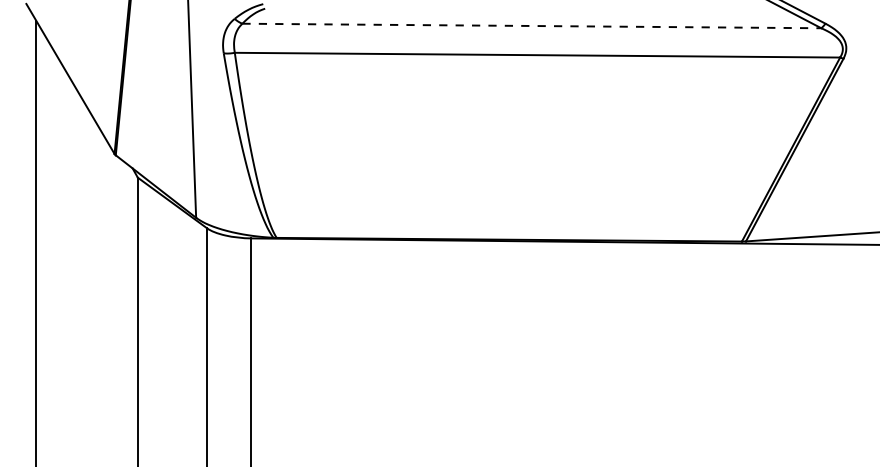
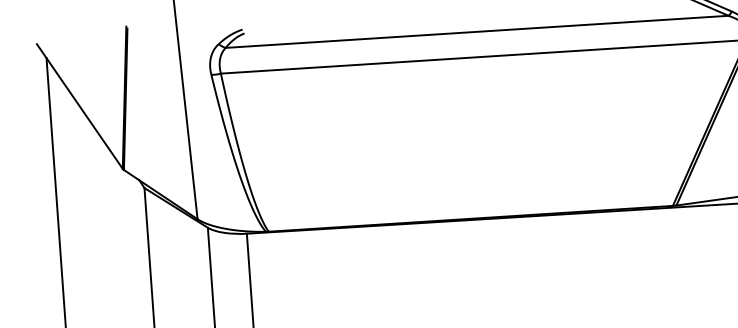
line: (532, 26) -> (477, 32), dashed -> solid

